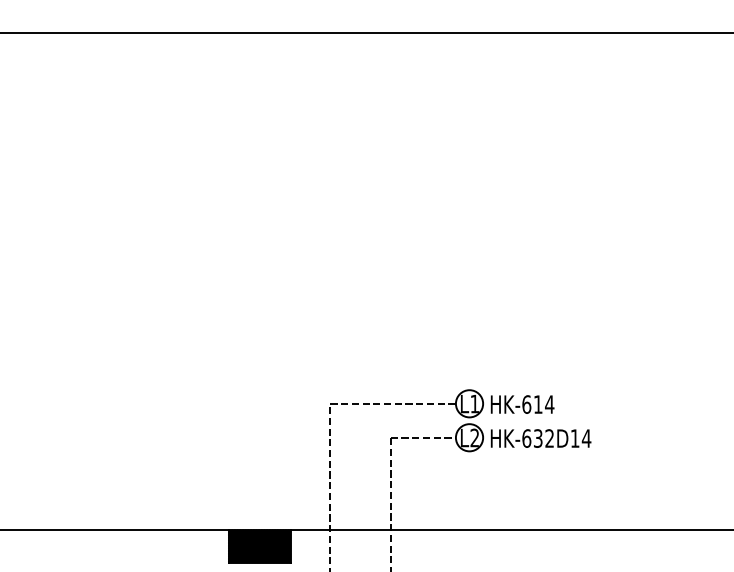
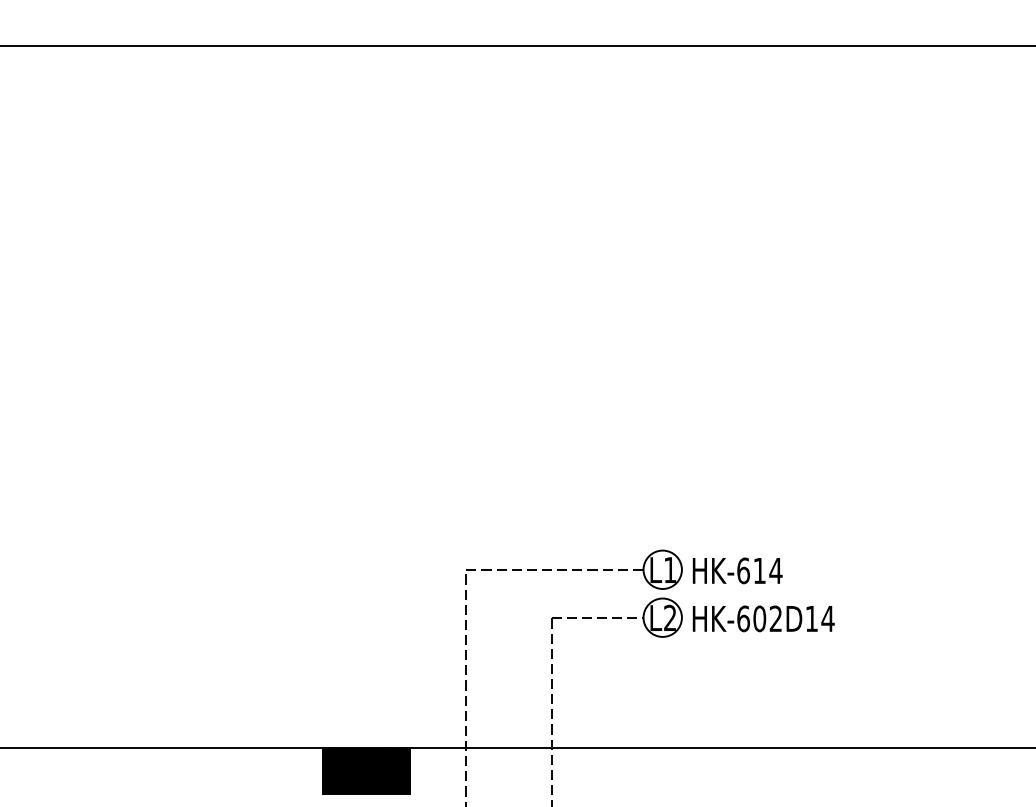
text: (537, 438) -> (758, 618), HK-632D14 -> HK-602D14

